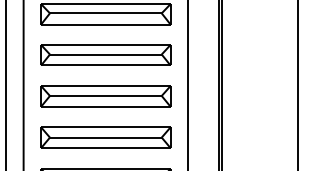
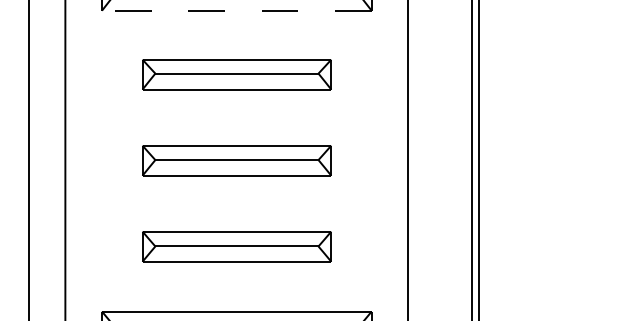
line: (105, 24) -> (236, 10), solid -> dashed
part: (105, 54) -> (236, 73), size x0.7
part: (105, 96) -> (236, 160), size x0.7
part: (105, 137) -> (236, 246), size x0.7

